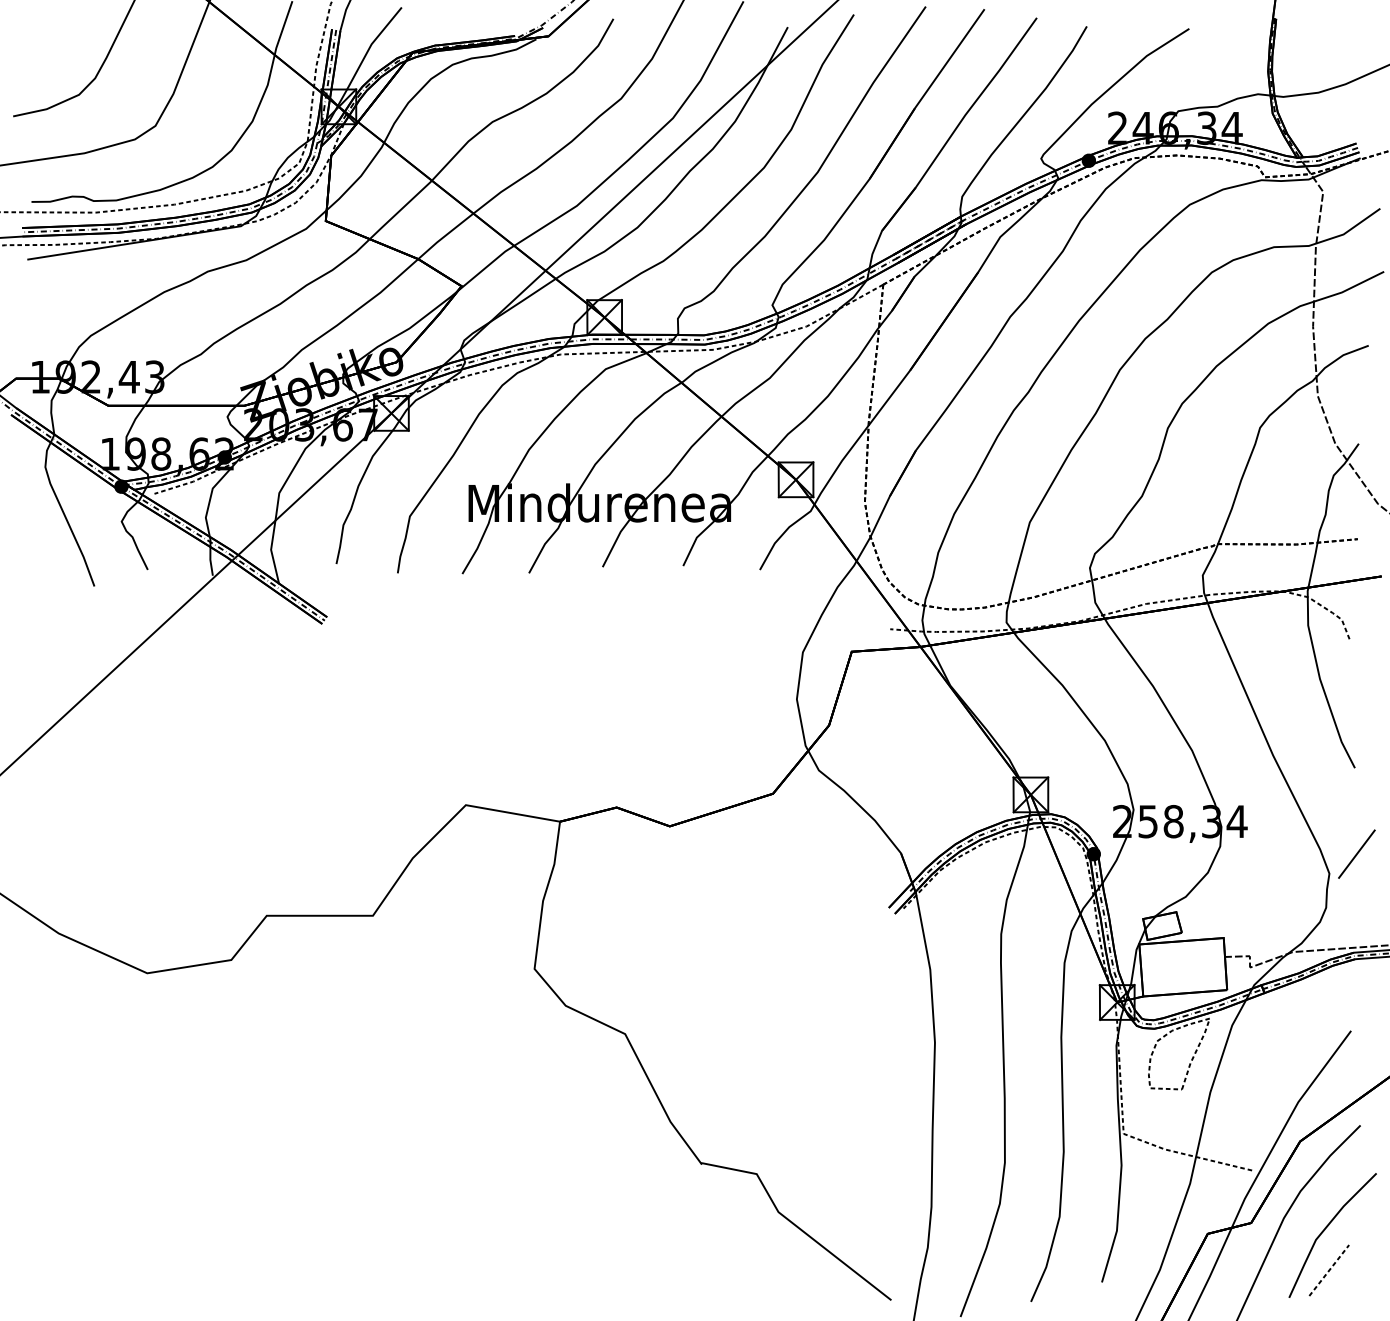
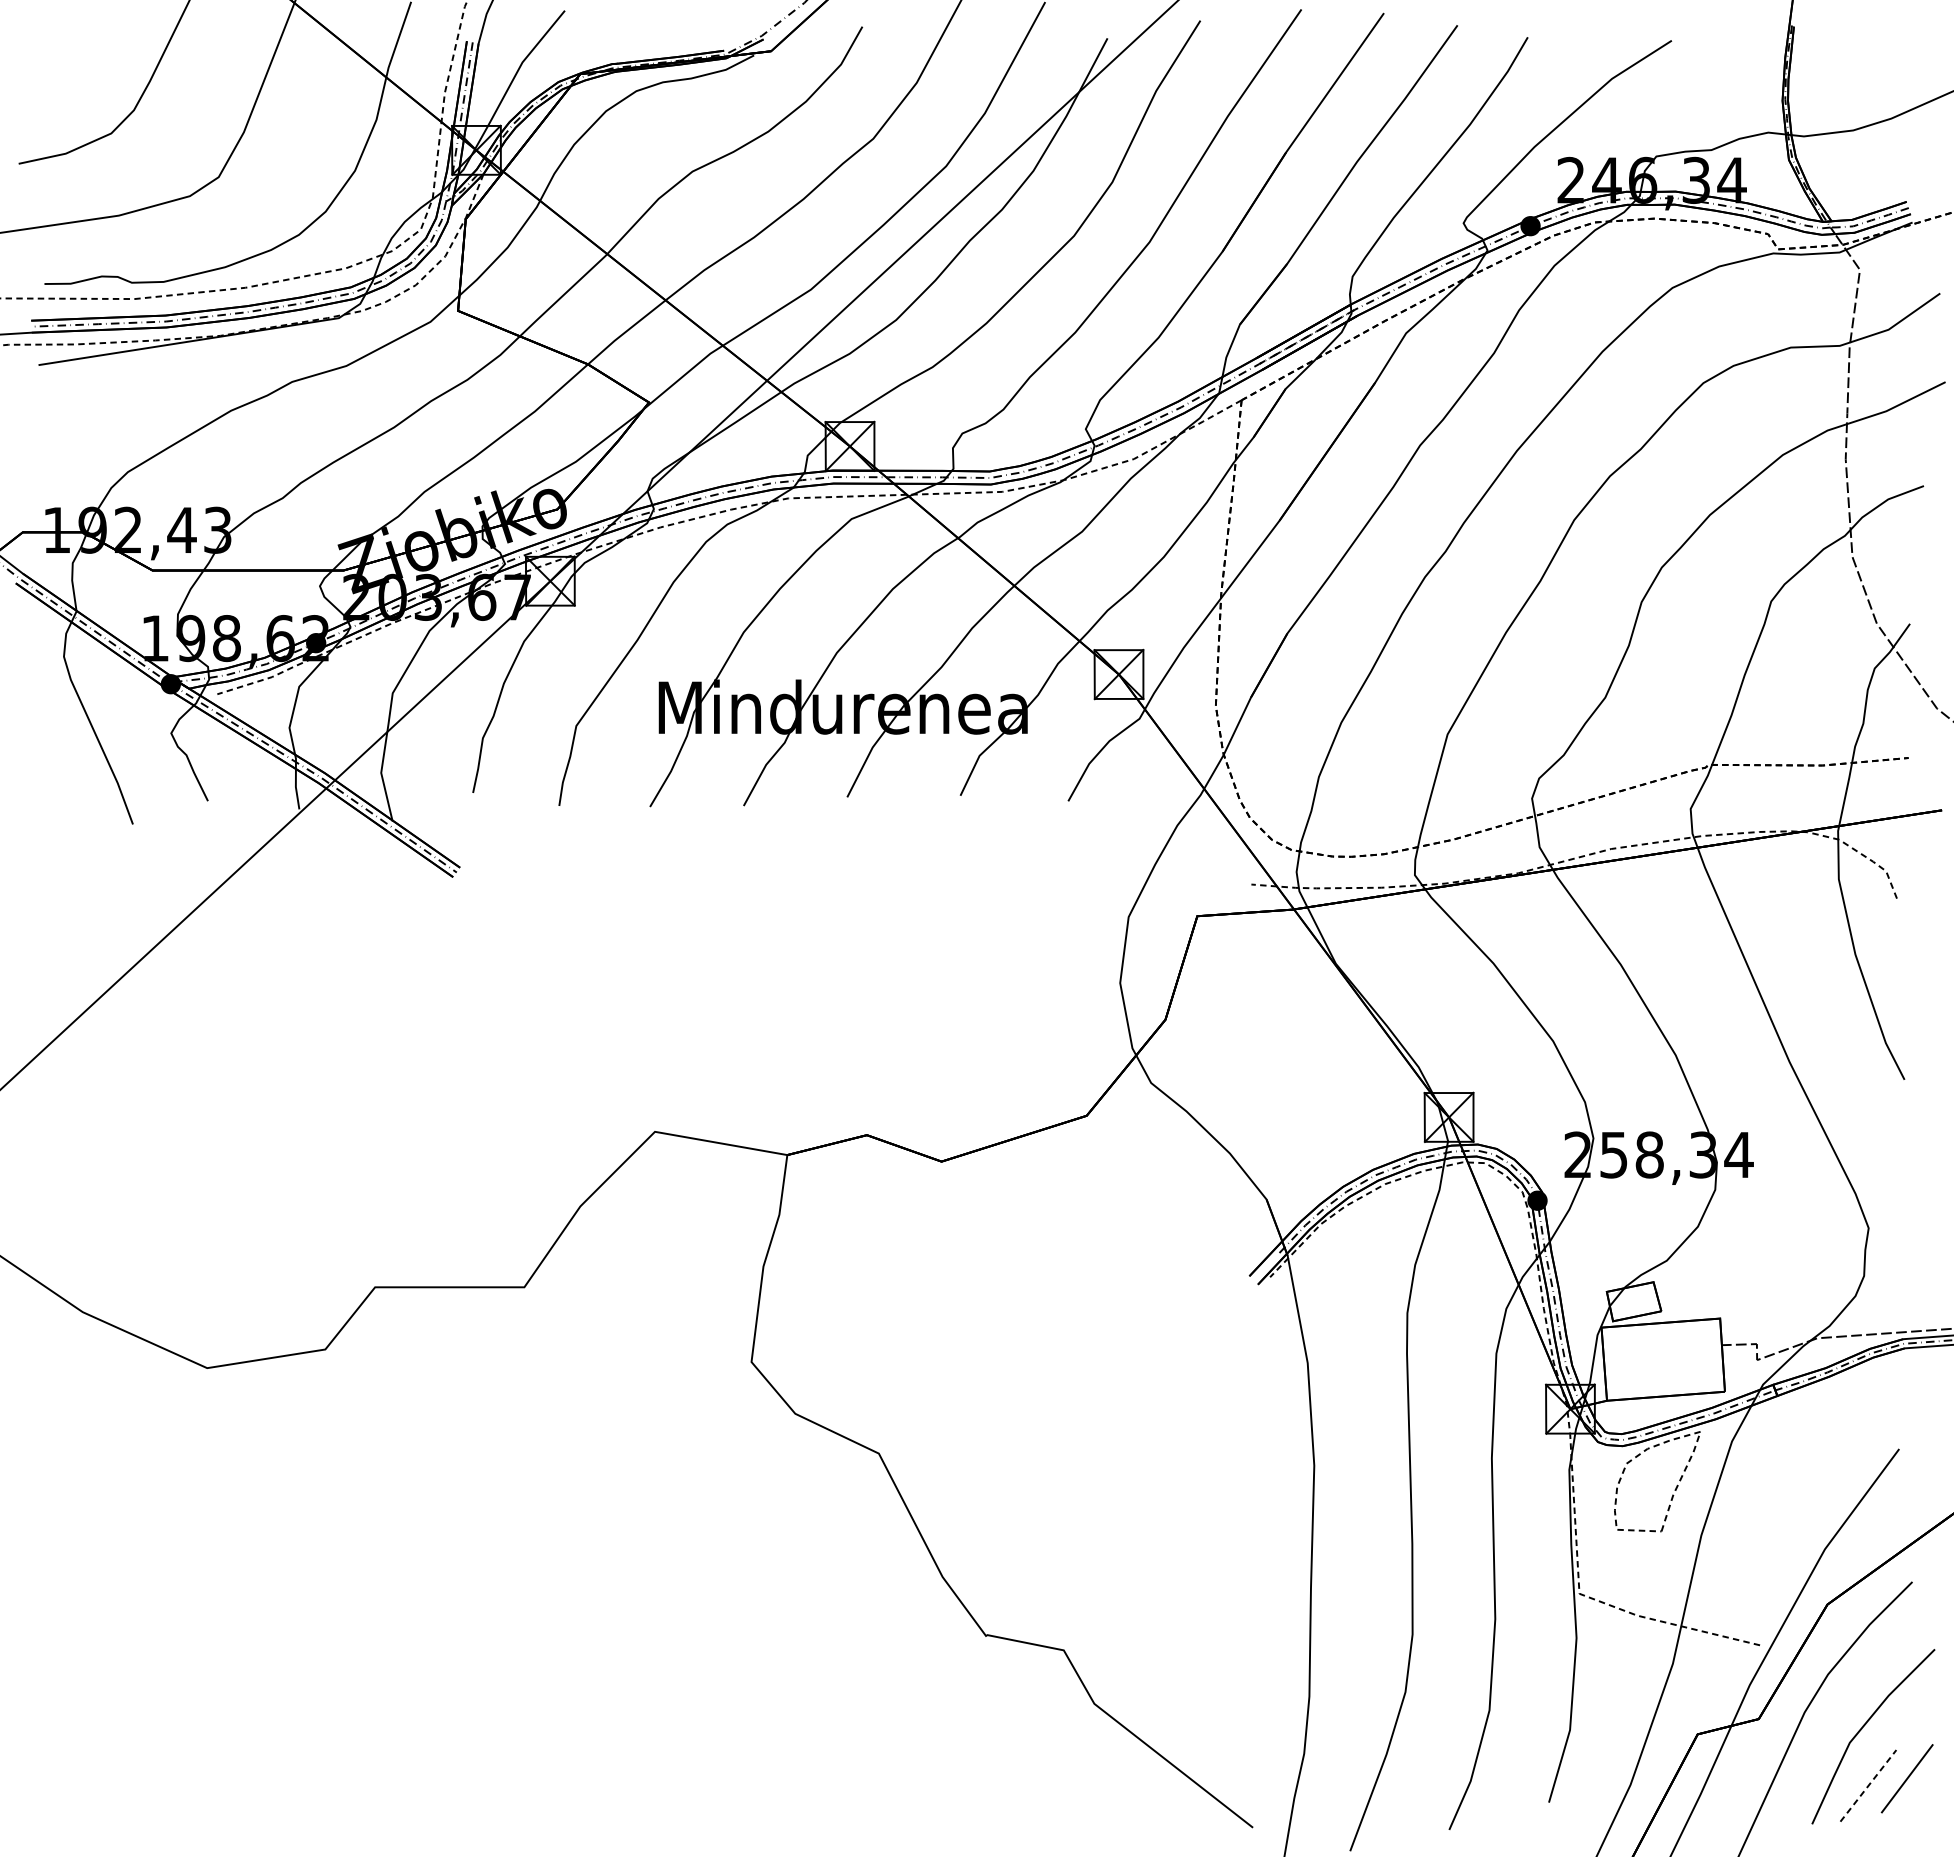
line: (1356, 854) -> (1906, 1778), moved

